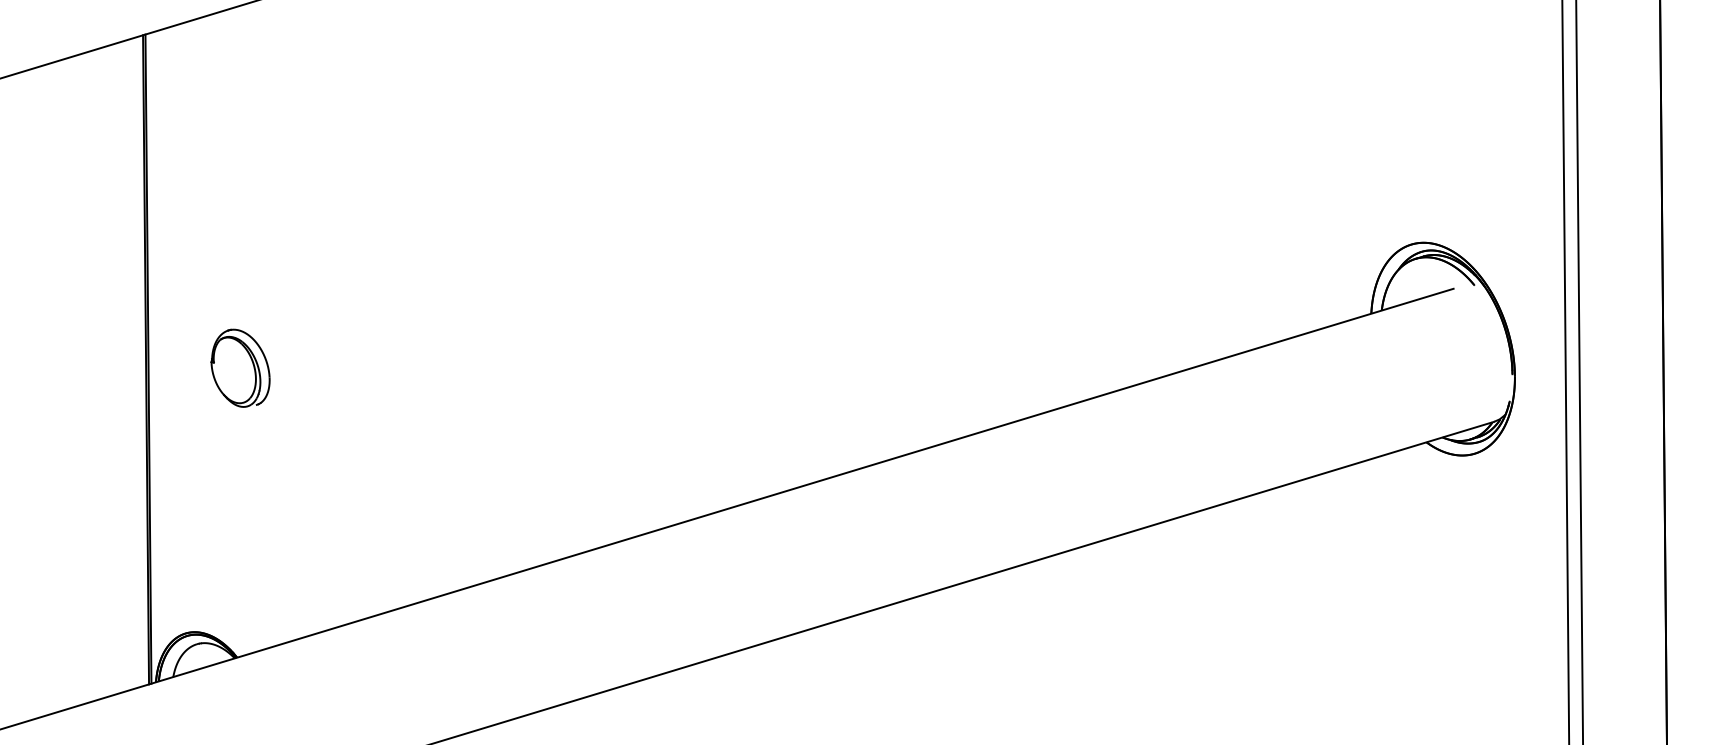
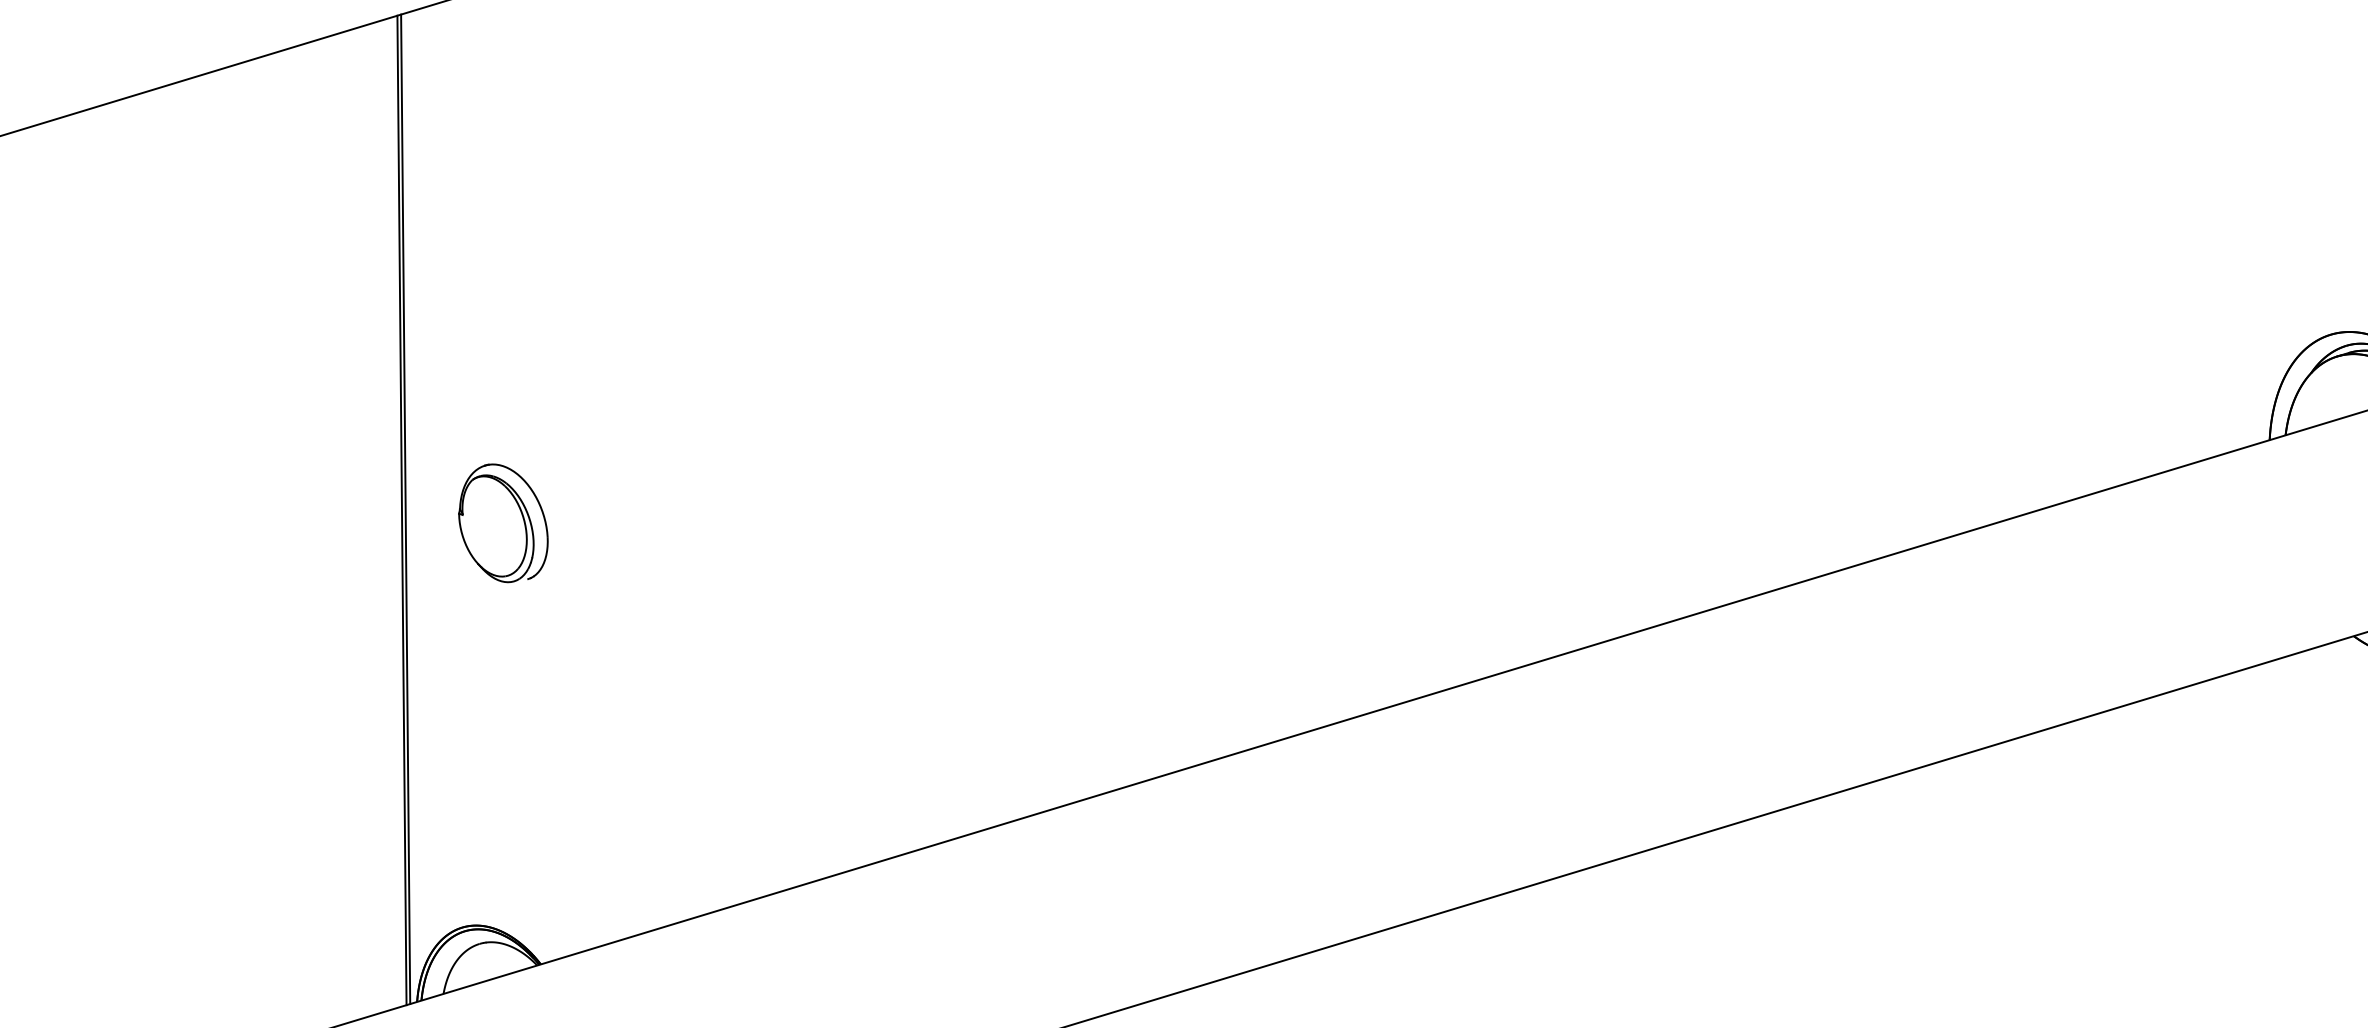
part: (240, 367) -> (503, 522), moved

